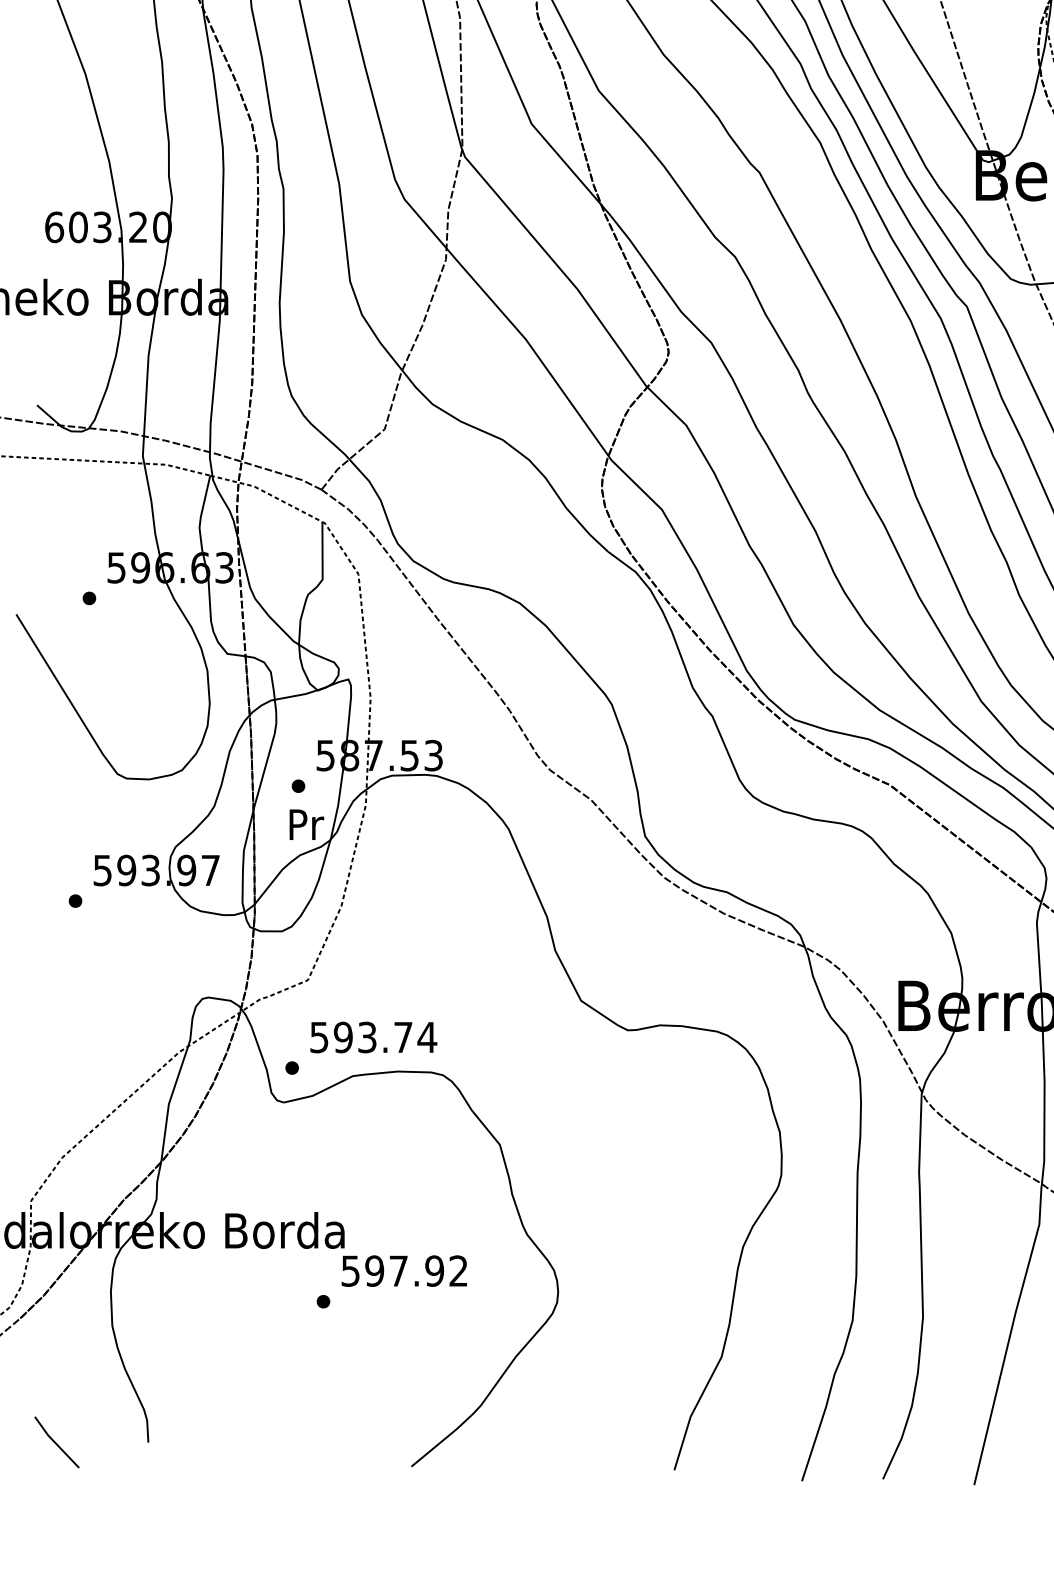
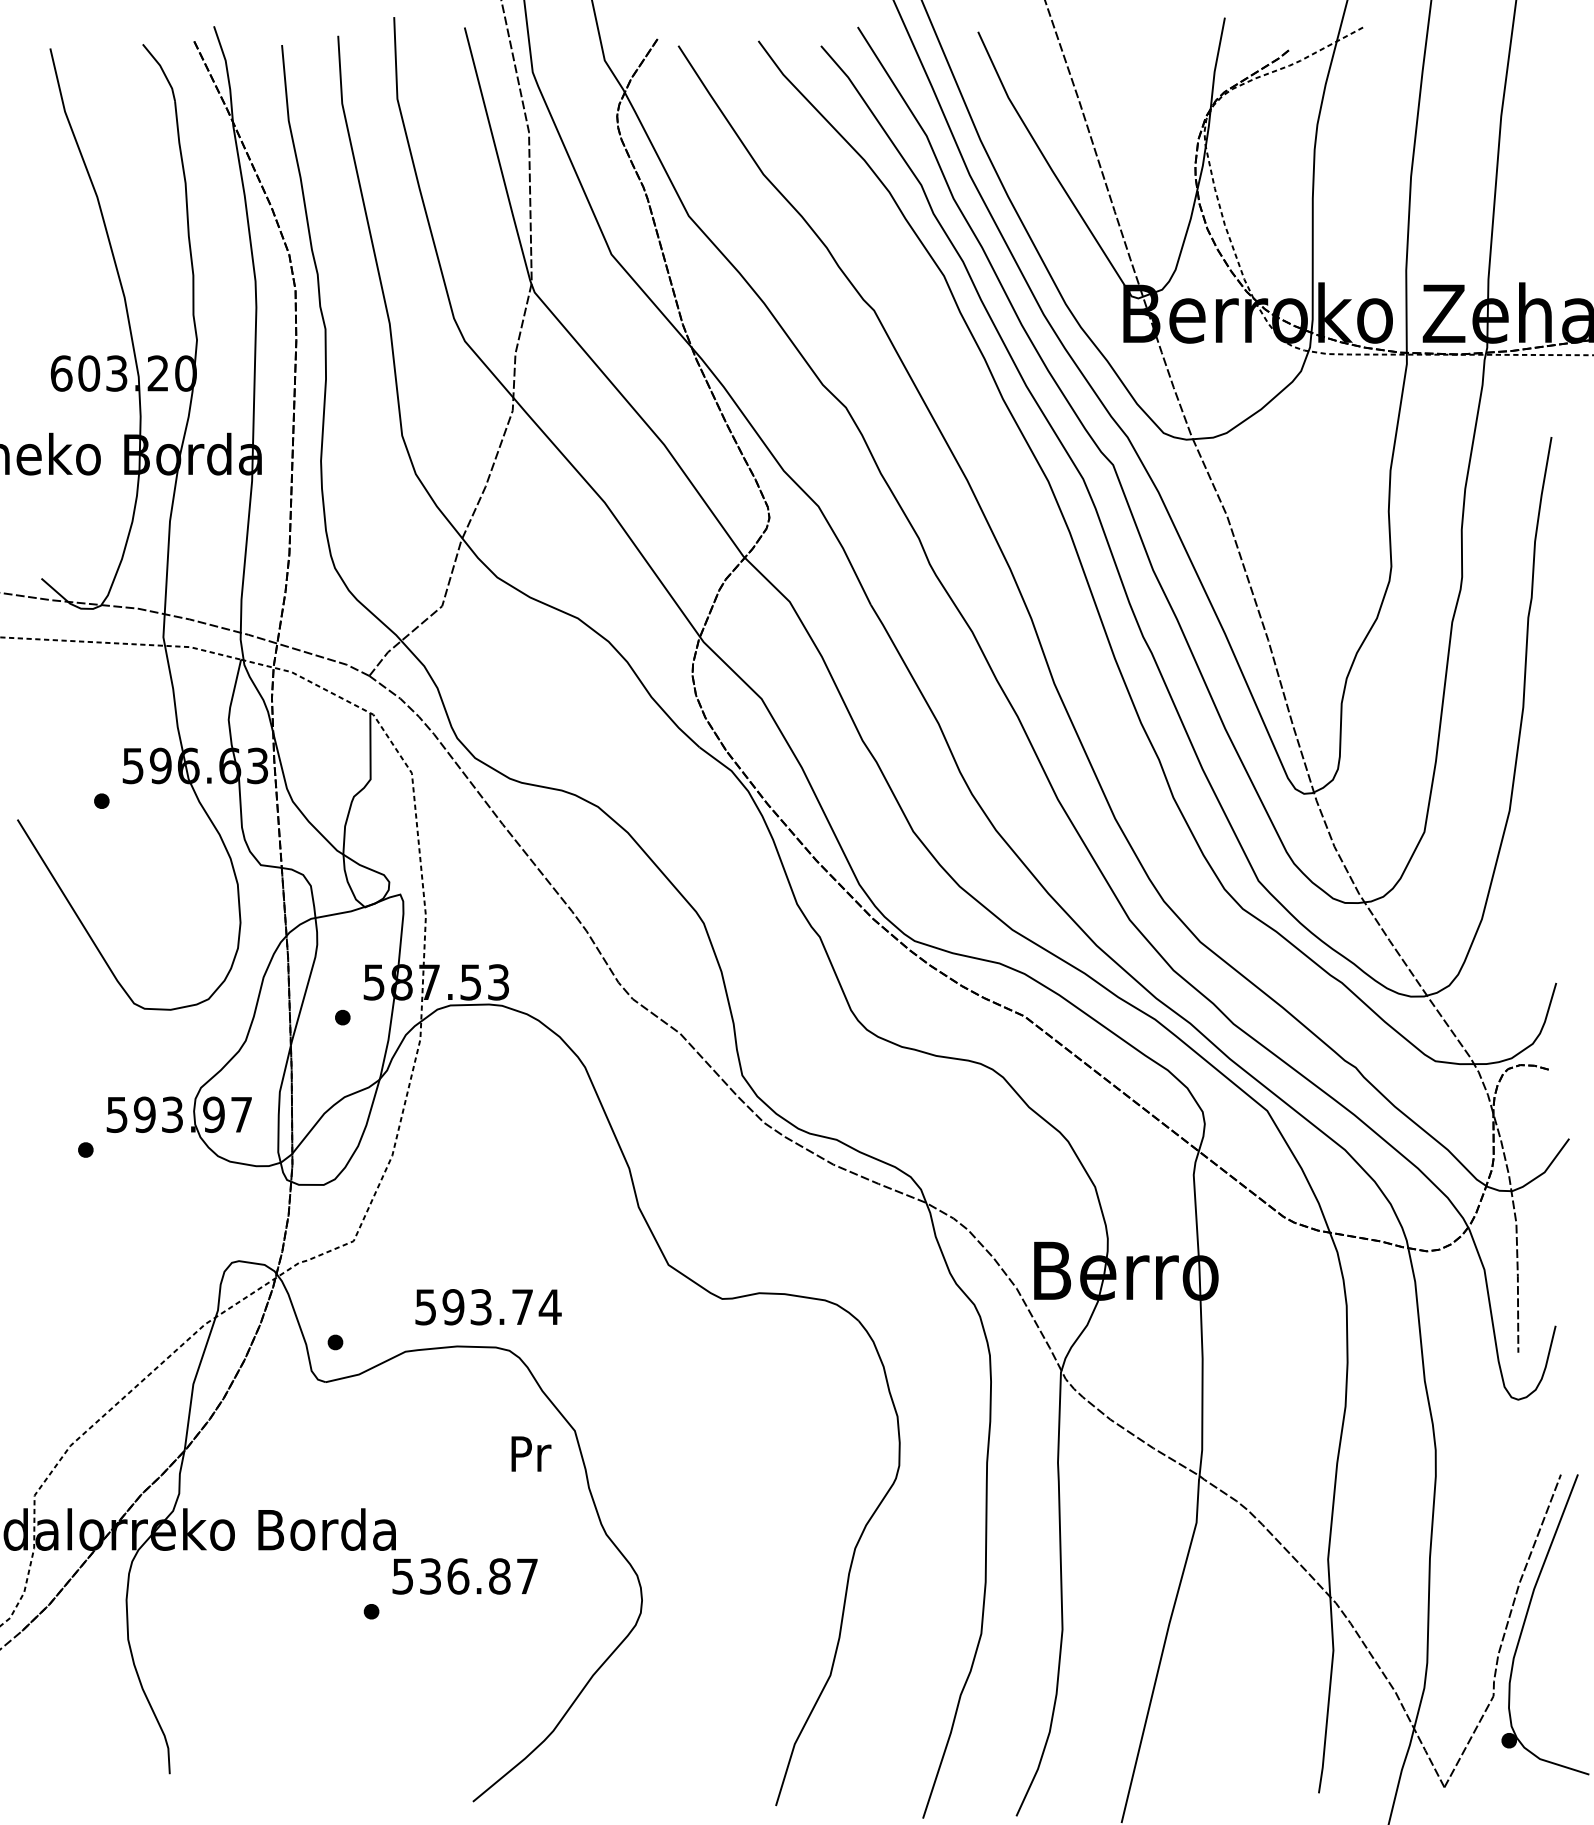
text: (306, 824) -> (531, 1453), moved
text: (373, 1037) -> (488, 1307), moved
text: (416, 1271) -> (478, 1576), 597.92 -> 536.87
line: (56, 1442) -> (63, 1774), removed

